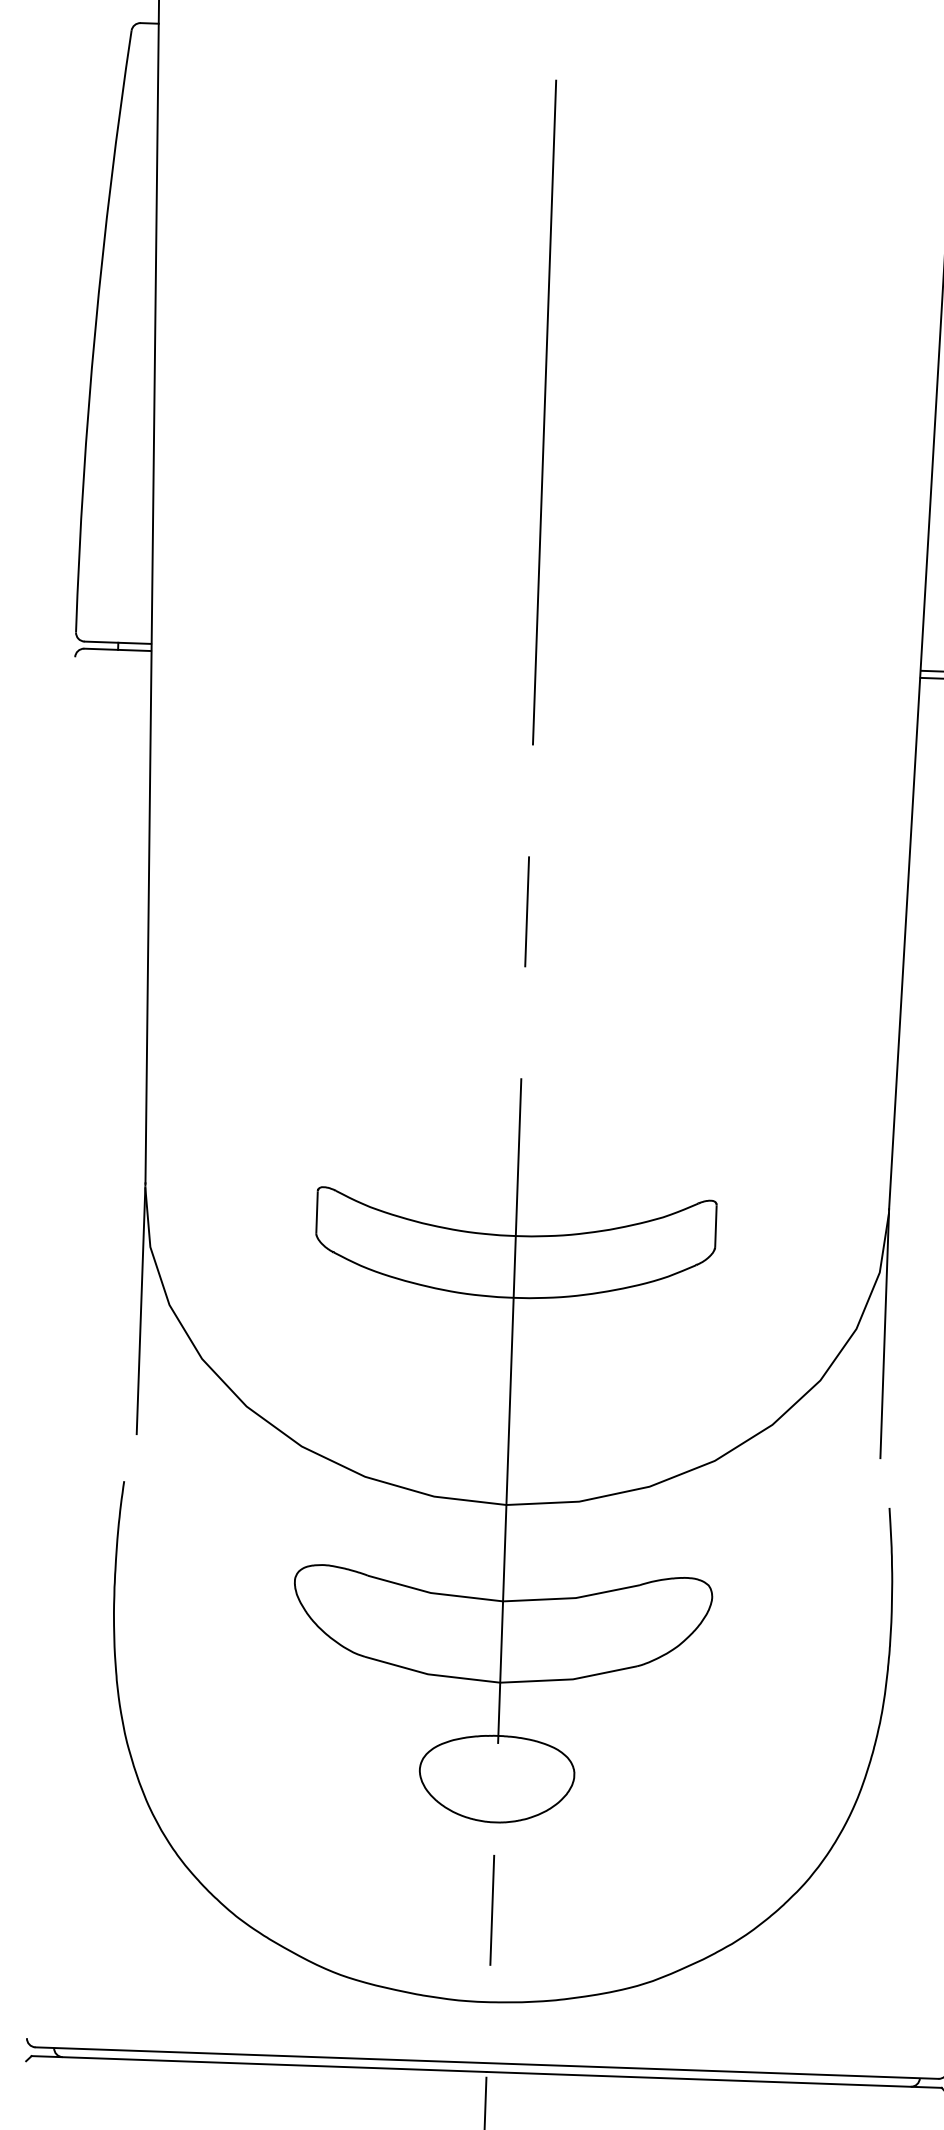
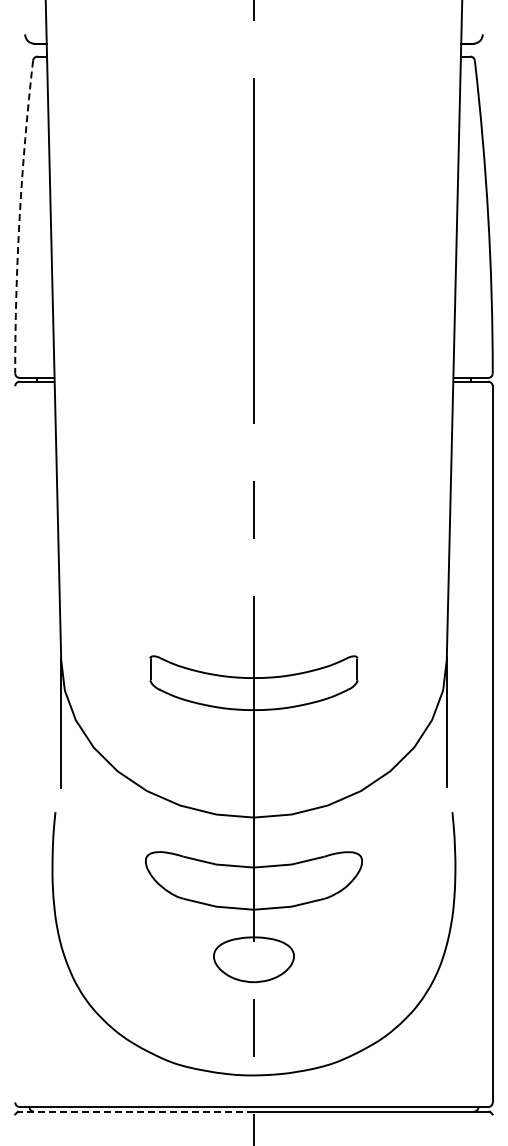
arc: (94, 330) -> (19, 216), solid -> dashed
line: (258, 2063) -> (135, 1111), solid -> dashed

